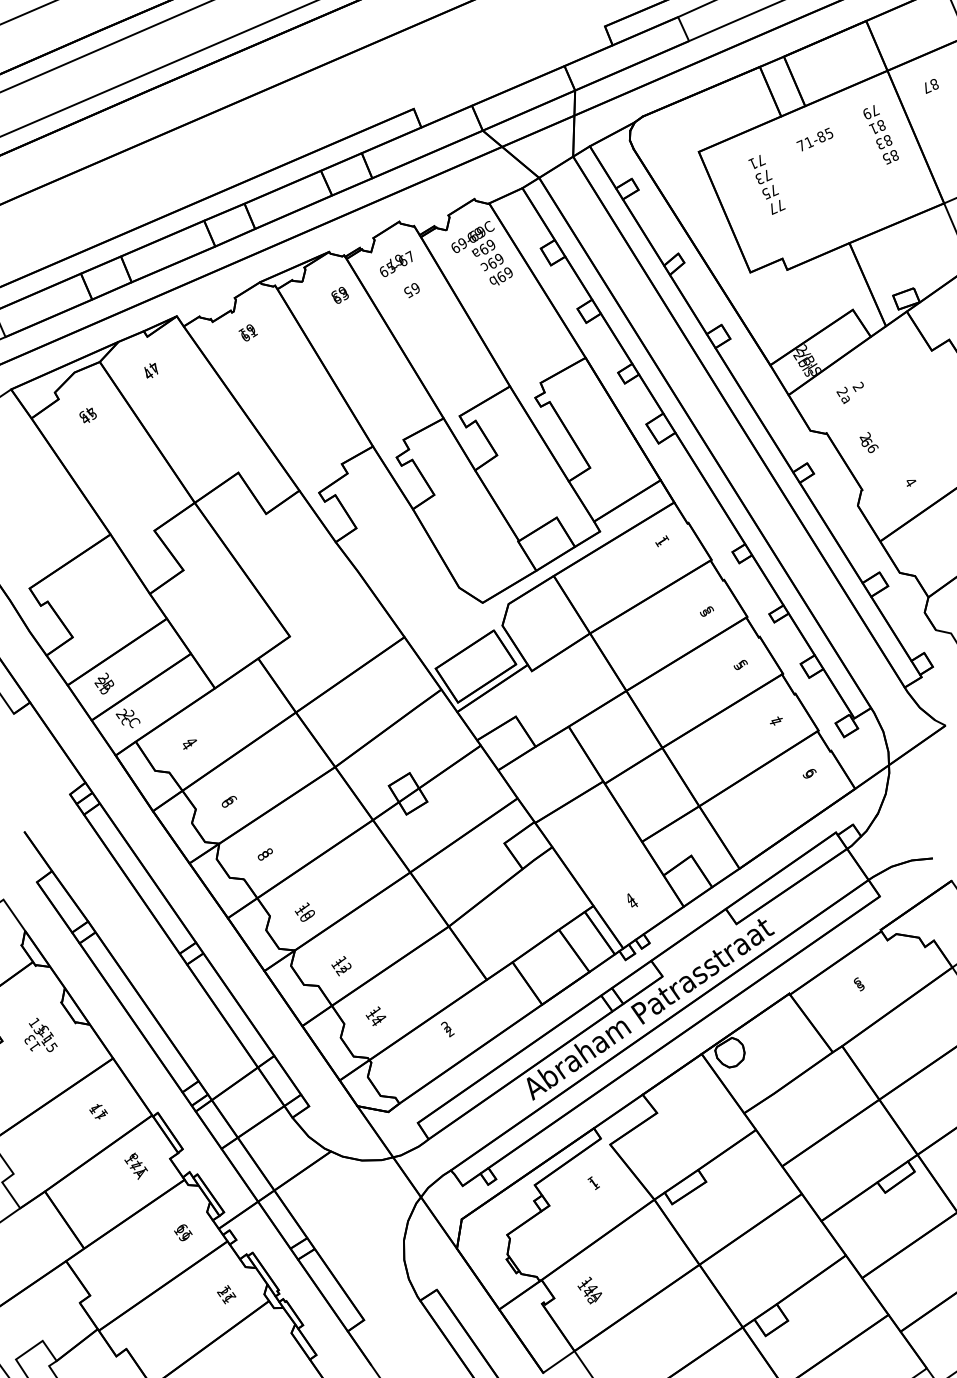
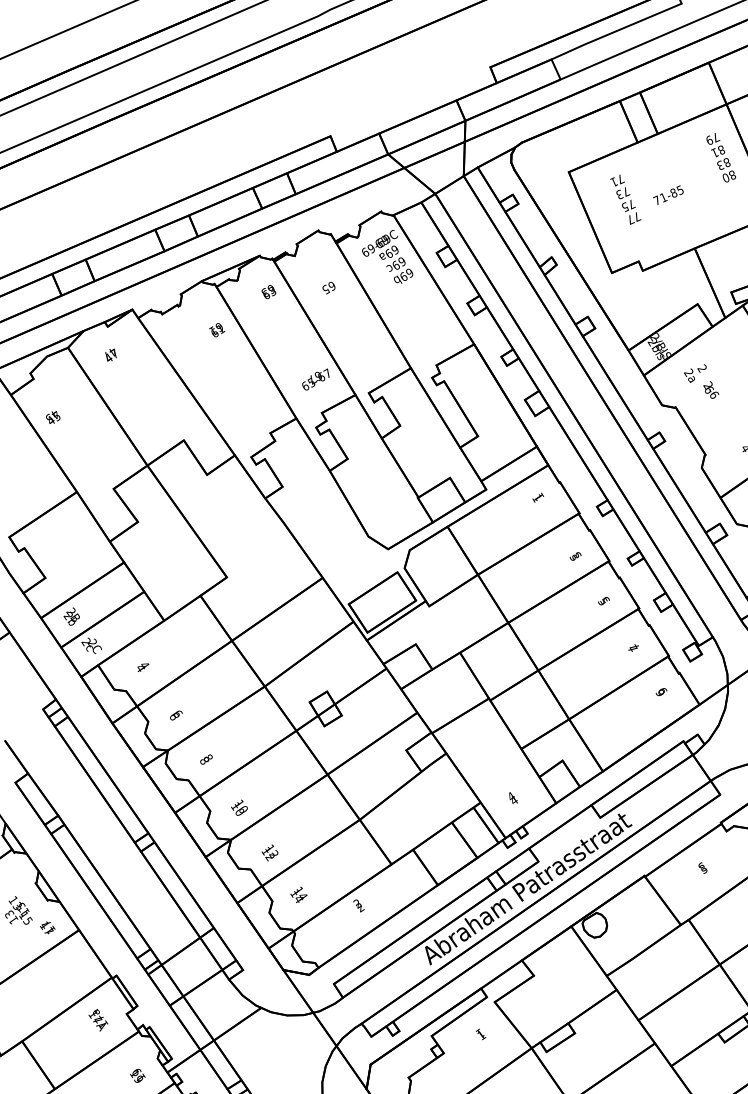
text: (814, 139) -> (668, 195), moved
text: (887, 158) -> (726, 177), 85 -> 80
text: (396, 263) -> (316, 379), moved
text: (247, 332) -> (216, 329), moved
text: (87, 415) -> (52, 417), moved
text: (868, 442) -> (710, 390), moved
text: (98, 1111) -> (47, 927), moved

